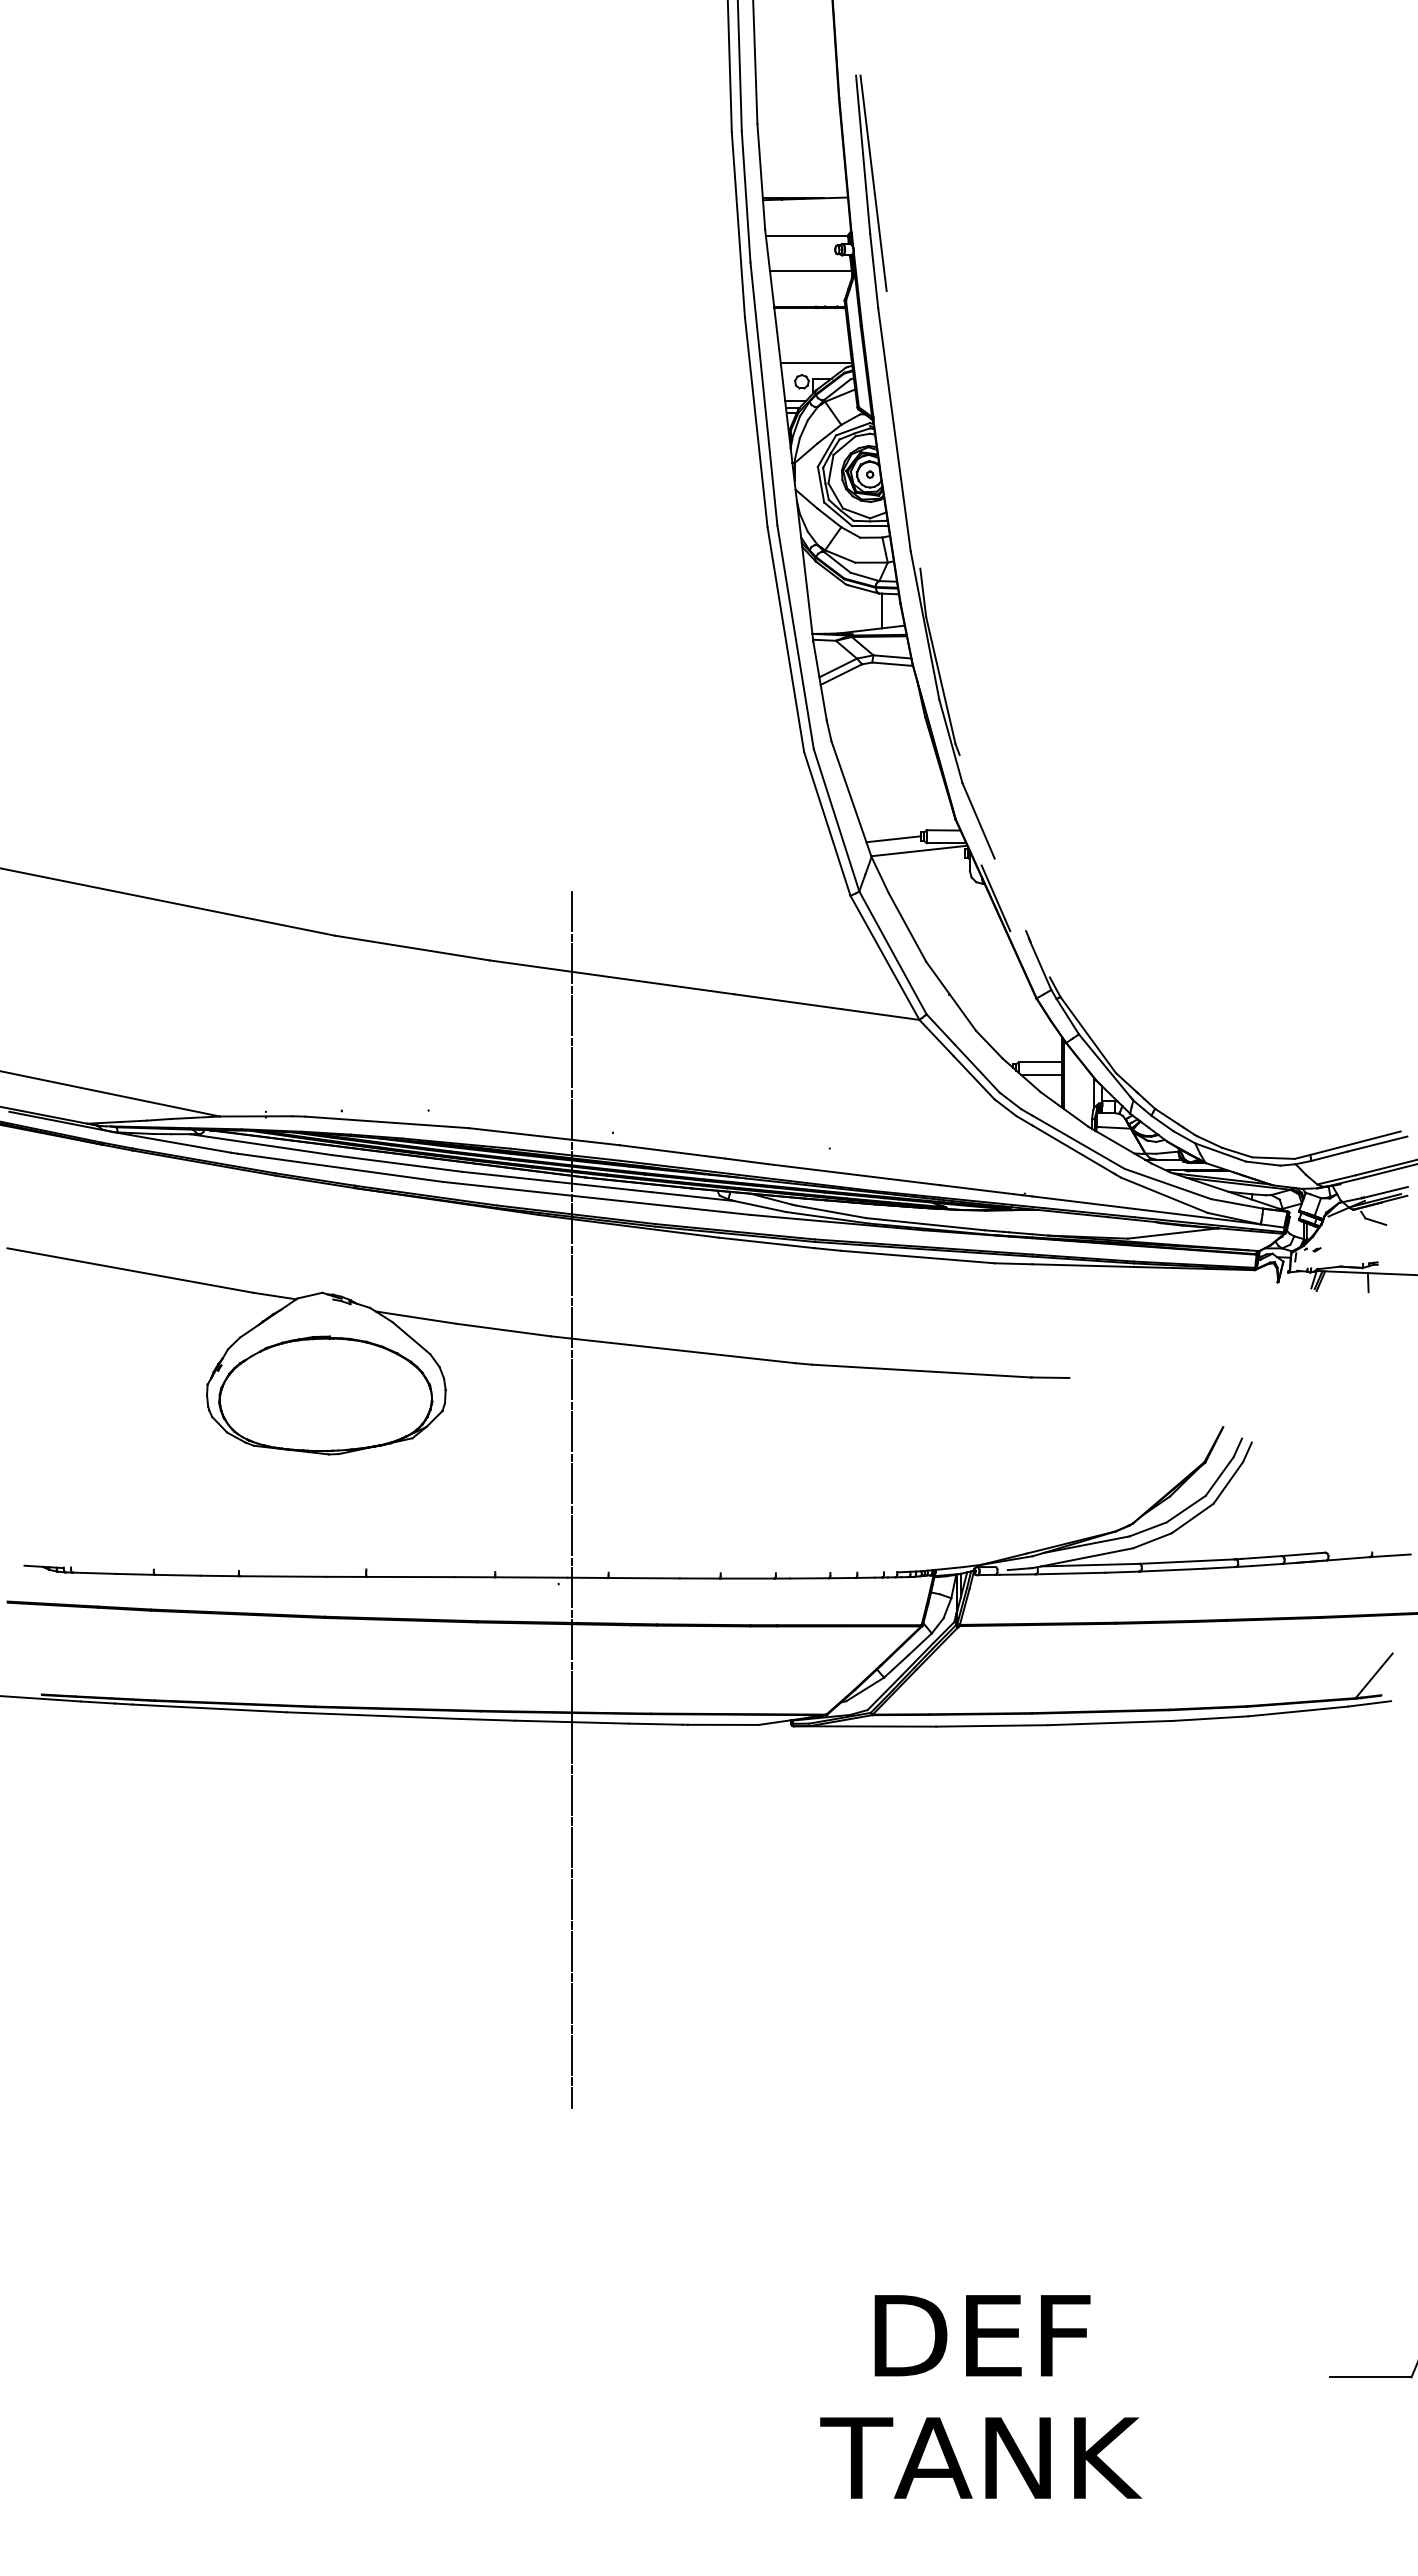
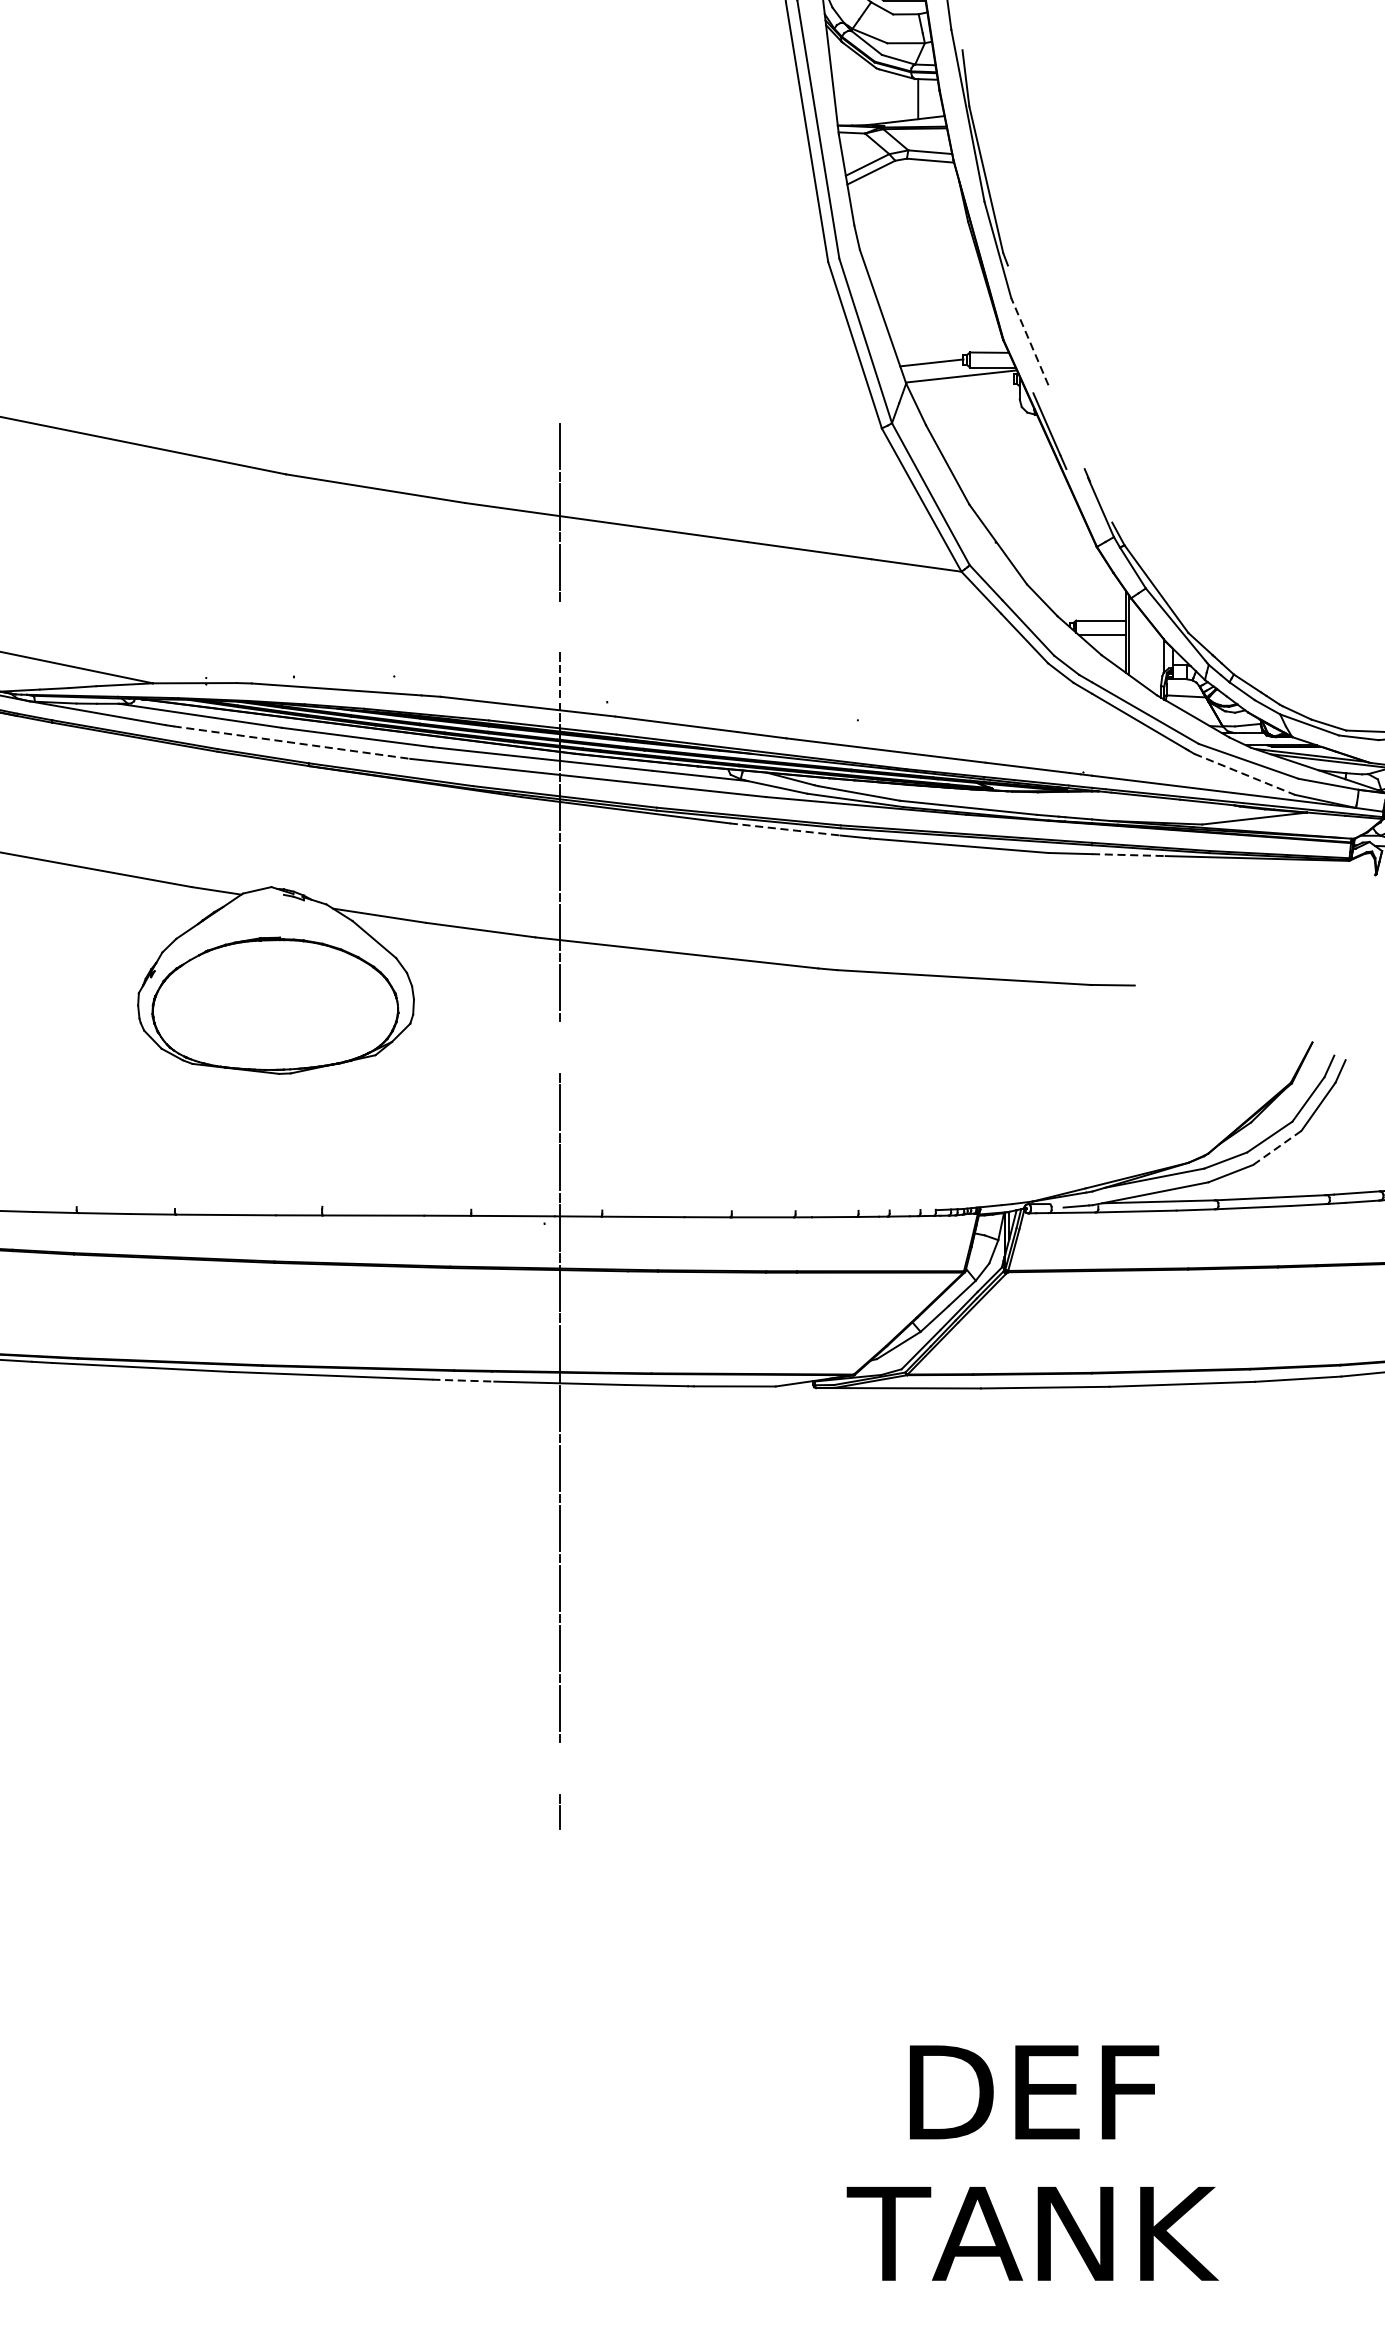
line: (978, 820) -> (1029, 341), solid -> dashed
line: (571, 1067) -> (559, 626), removed
line: (571, 1120) -> (559, 687), solid -> dashed
line: (340, 1167) -> (292, 742), solid -> dashed
line: (1164, 1195) -> (1244, 774), solid -> dashed
line: (767, 1242) -> (785, 828), solid -> dashed
line: (1064, 1265) -> (1129, 855), solid -> dashed
line: (571, 1431) -> (559, 1047), removed
line: (1192, 1518) -> (1277, 1147), solid -> dashed
line: (488, 1719) -> (463, 1380), solid -> dashed
line: (571, 2055) -> (559, 1768), removed

